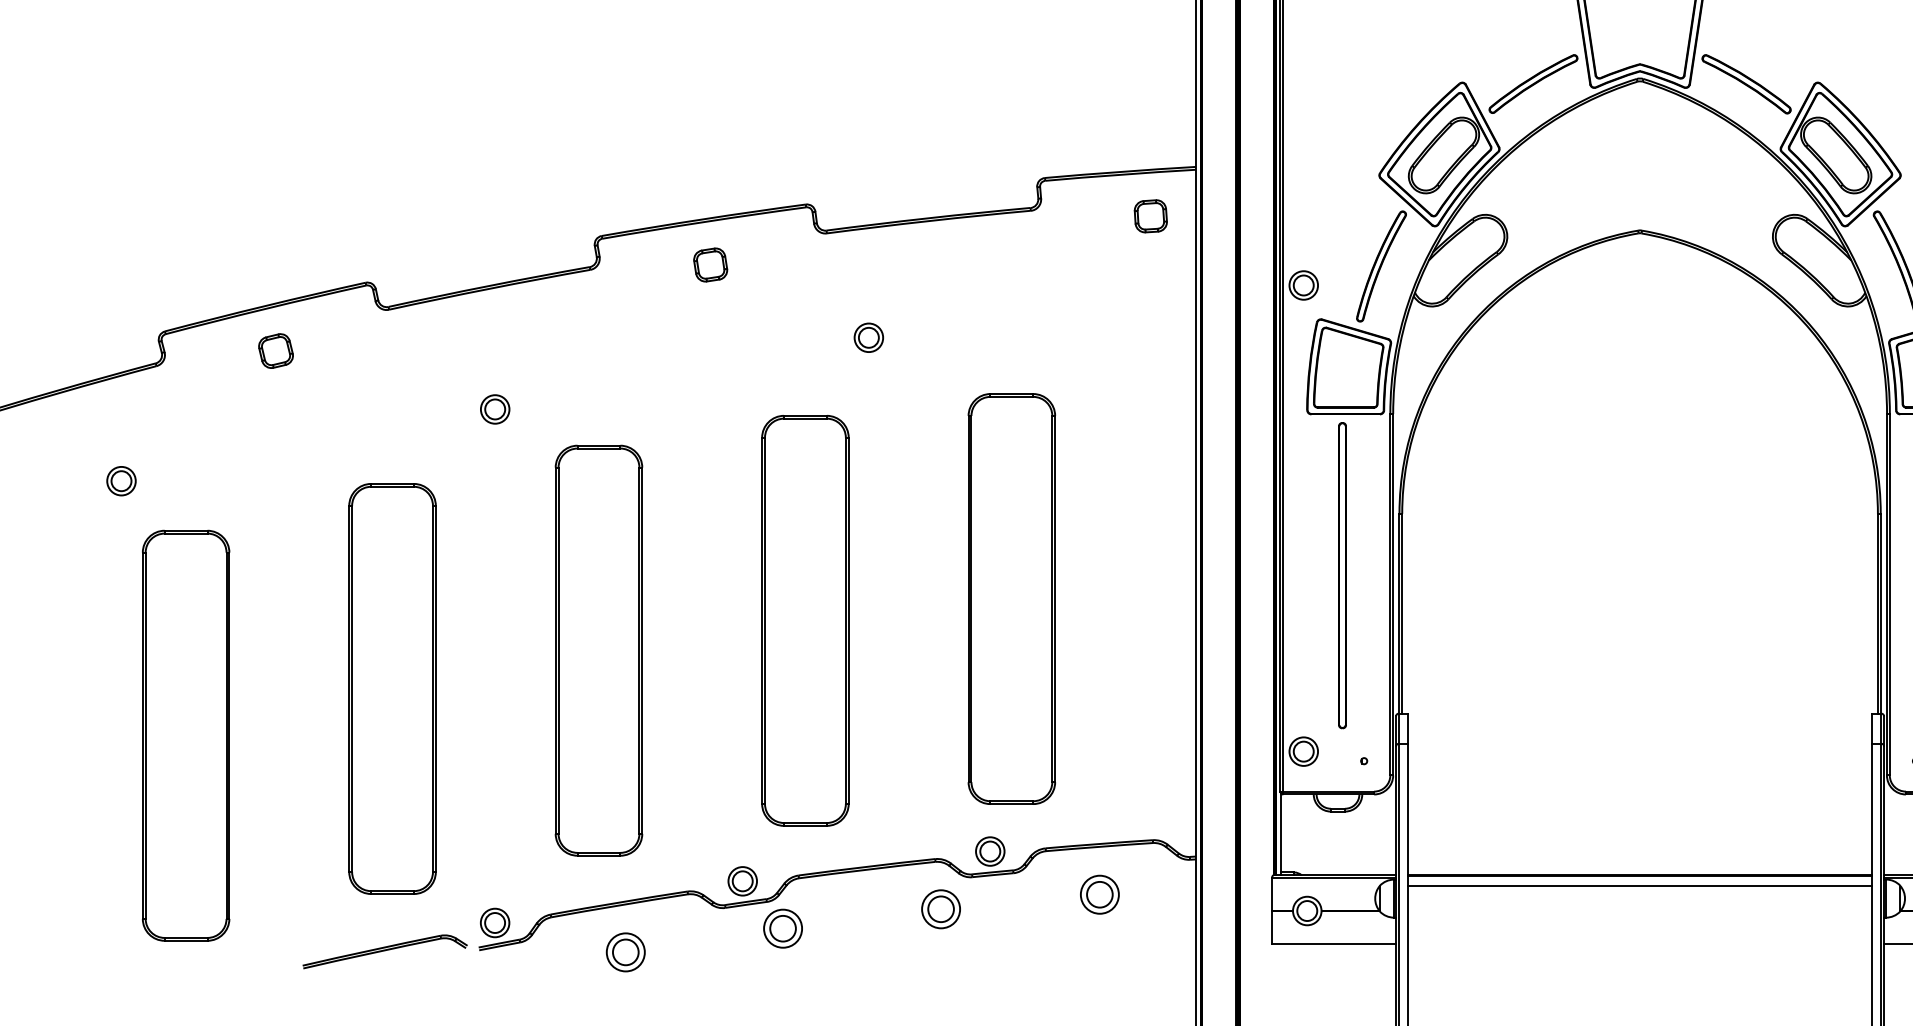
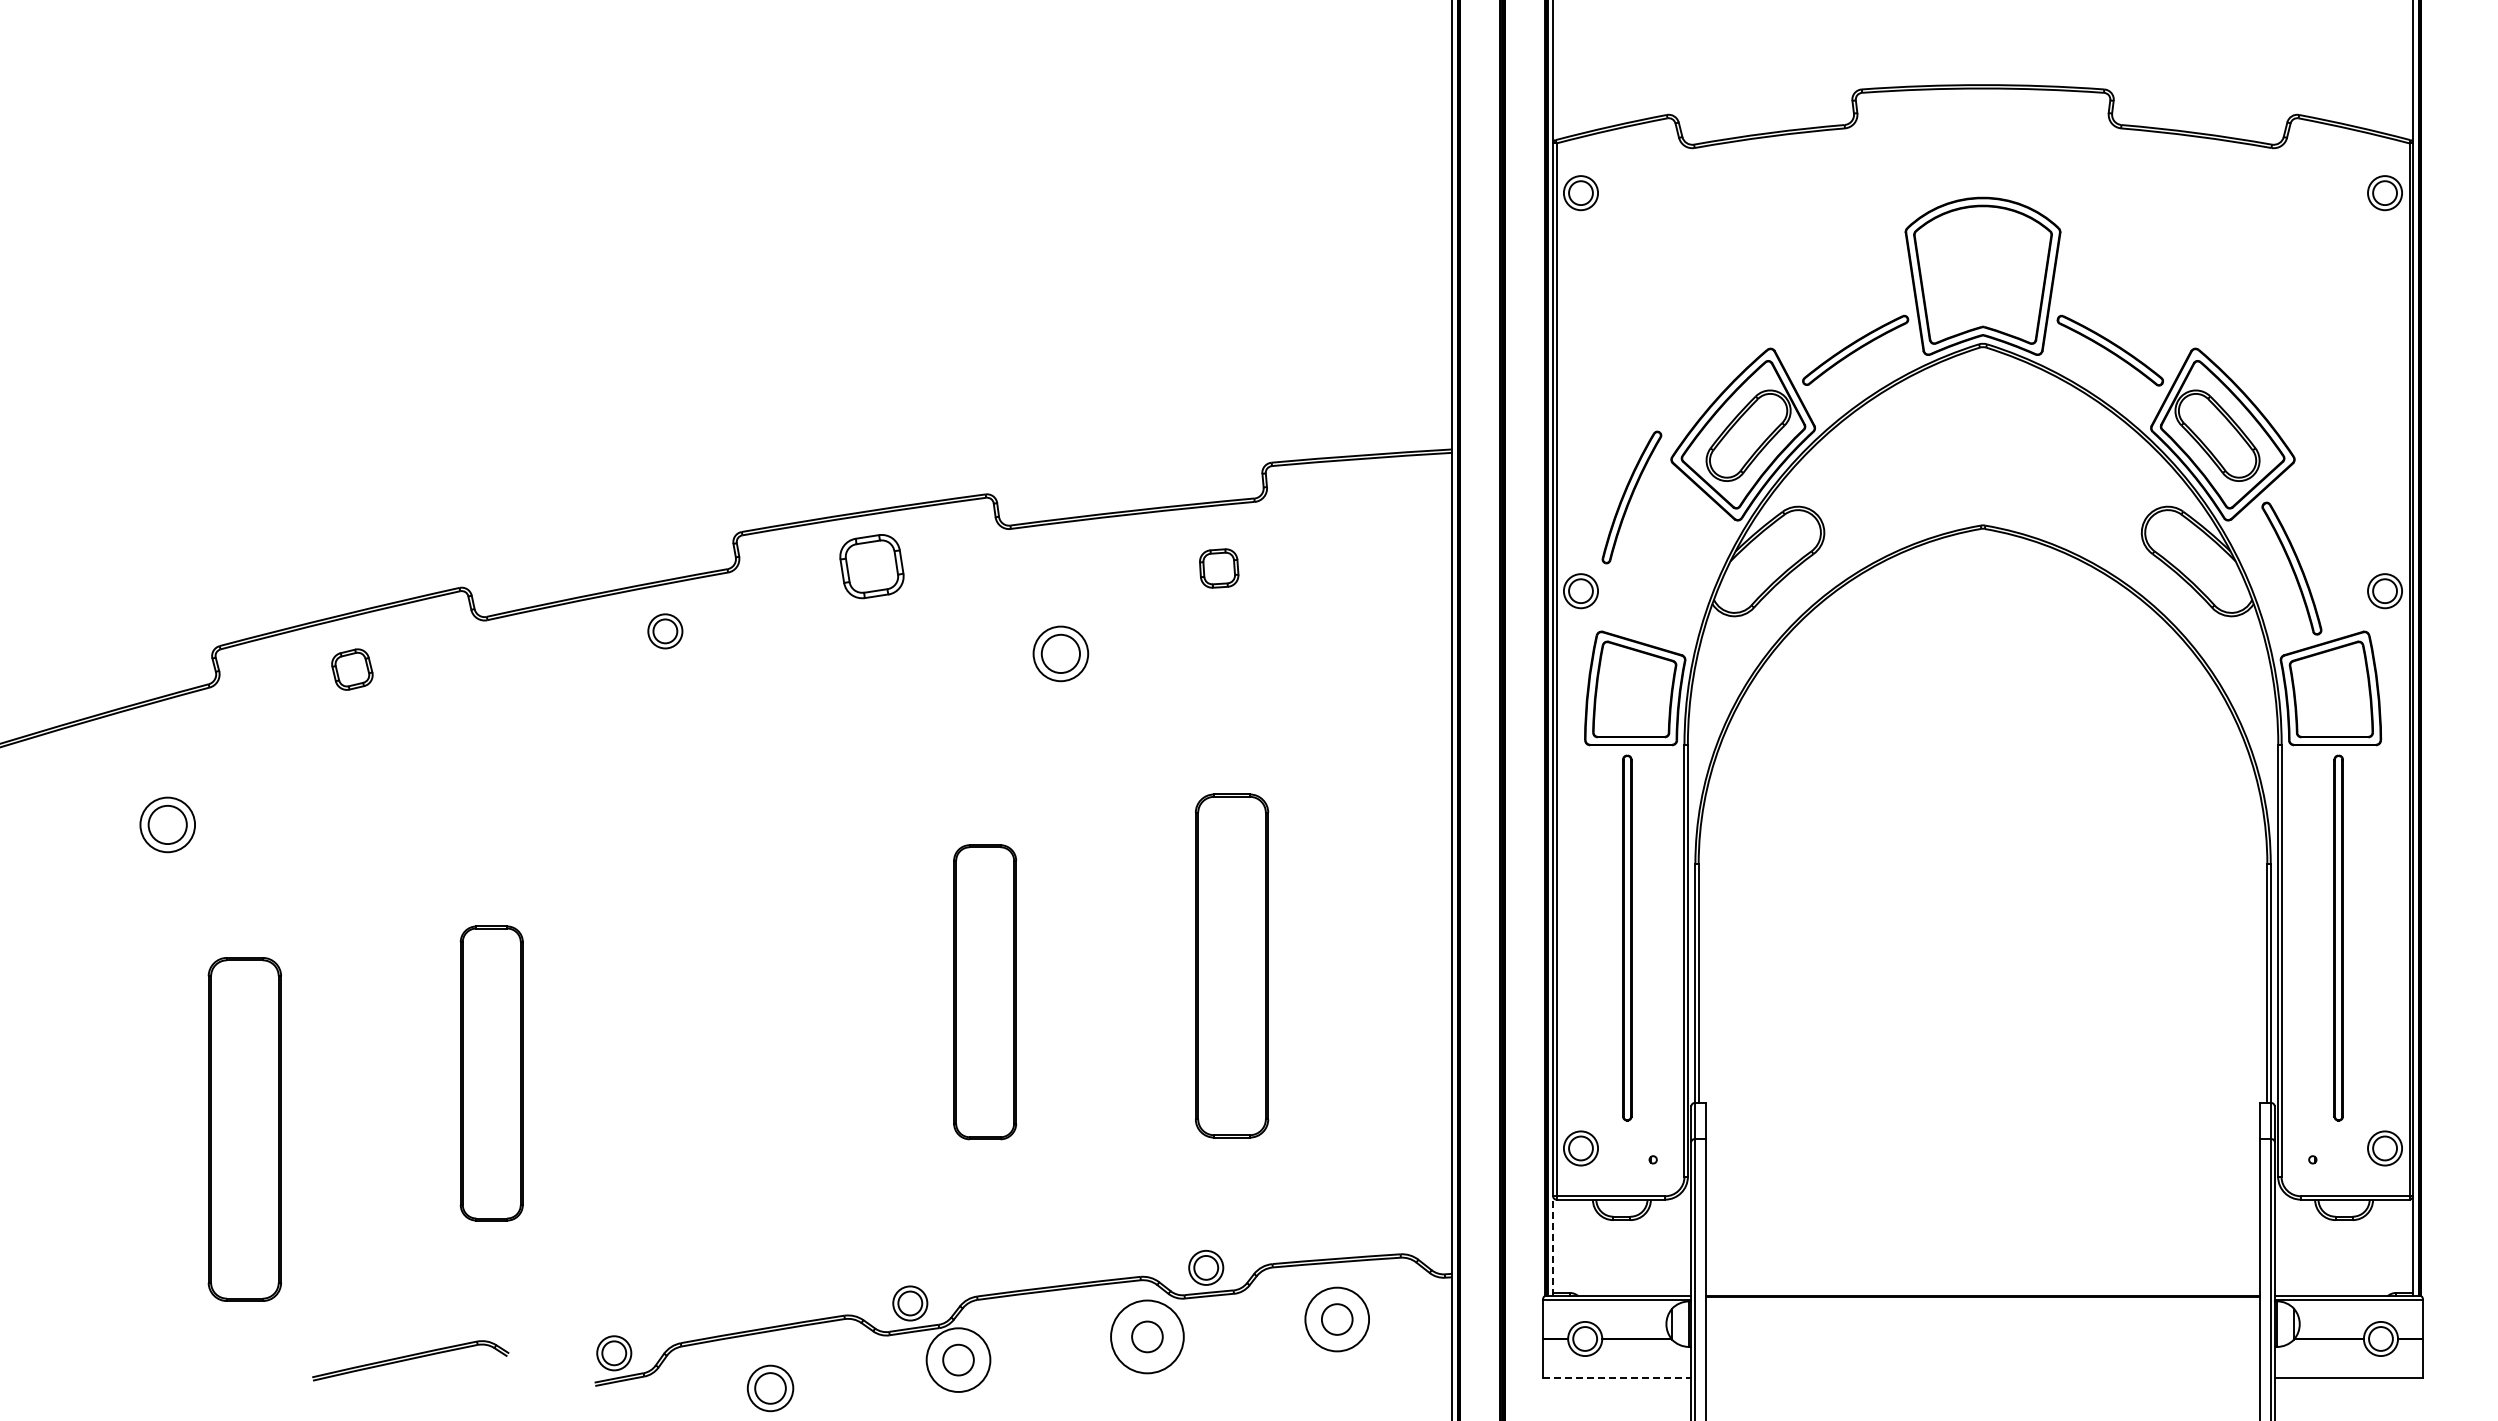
part: (1151, 216) -> (1219, 568), moved
part: (710, 264) -> (871, 566), size x1.6
part: (1381, 266) -> (1631, 497), moved
part: (869, 337) -> (1061, 653), size x1.6
part: (495, 409) -> (665, 631), moved
part: (121, 481) -> (167, 825), size x1.6
part: (1011, 598) -> (1231, 965), size x0.7
part: (804, 621) -> (984, 992), size x0.6
part: (599, 650) -> (738, 1027), removed
part: (392, 688) -> (491, 1073), size x0.6
part: (185, 735) -> (244, 1129), size x0.7
line: (1280, 833) -> (1553, 1246), solid -> dashed
line: (1639, 885) -> (1982, 1308), removed
circle: (1100, 894) -> (1337, 1319), size x1.4
circle: (941, 908) -> (1147, 1336), size x1.6
circle: (783, 928) -> (958, 1359), size x1.4
line: (1334, 944) -> (1617, 1378), solid -> dashed
part: (384, 951) -> (410, 1360), moved

